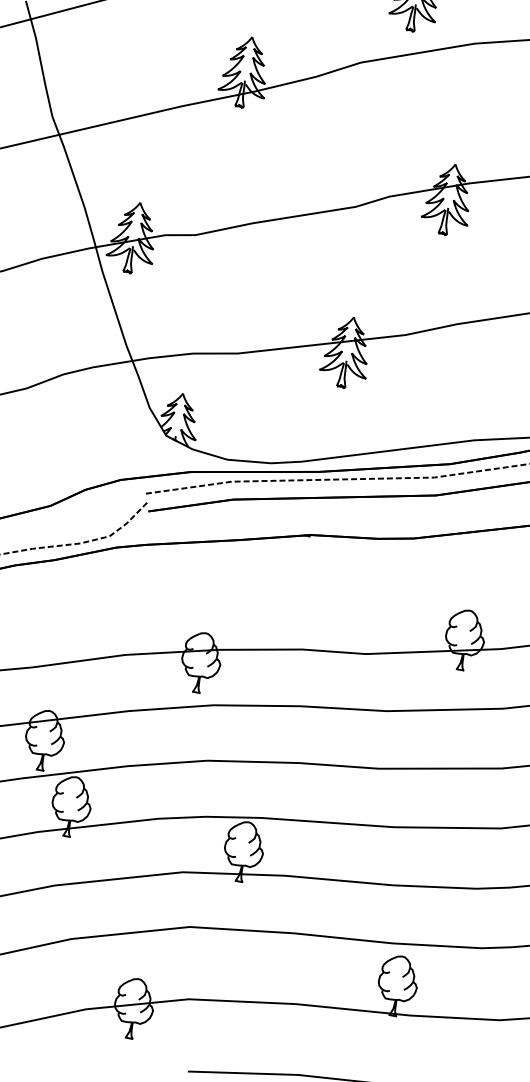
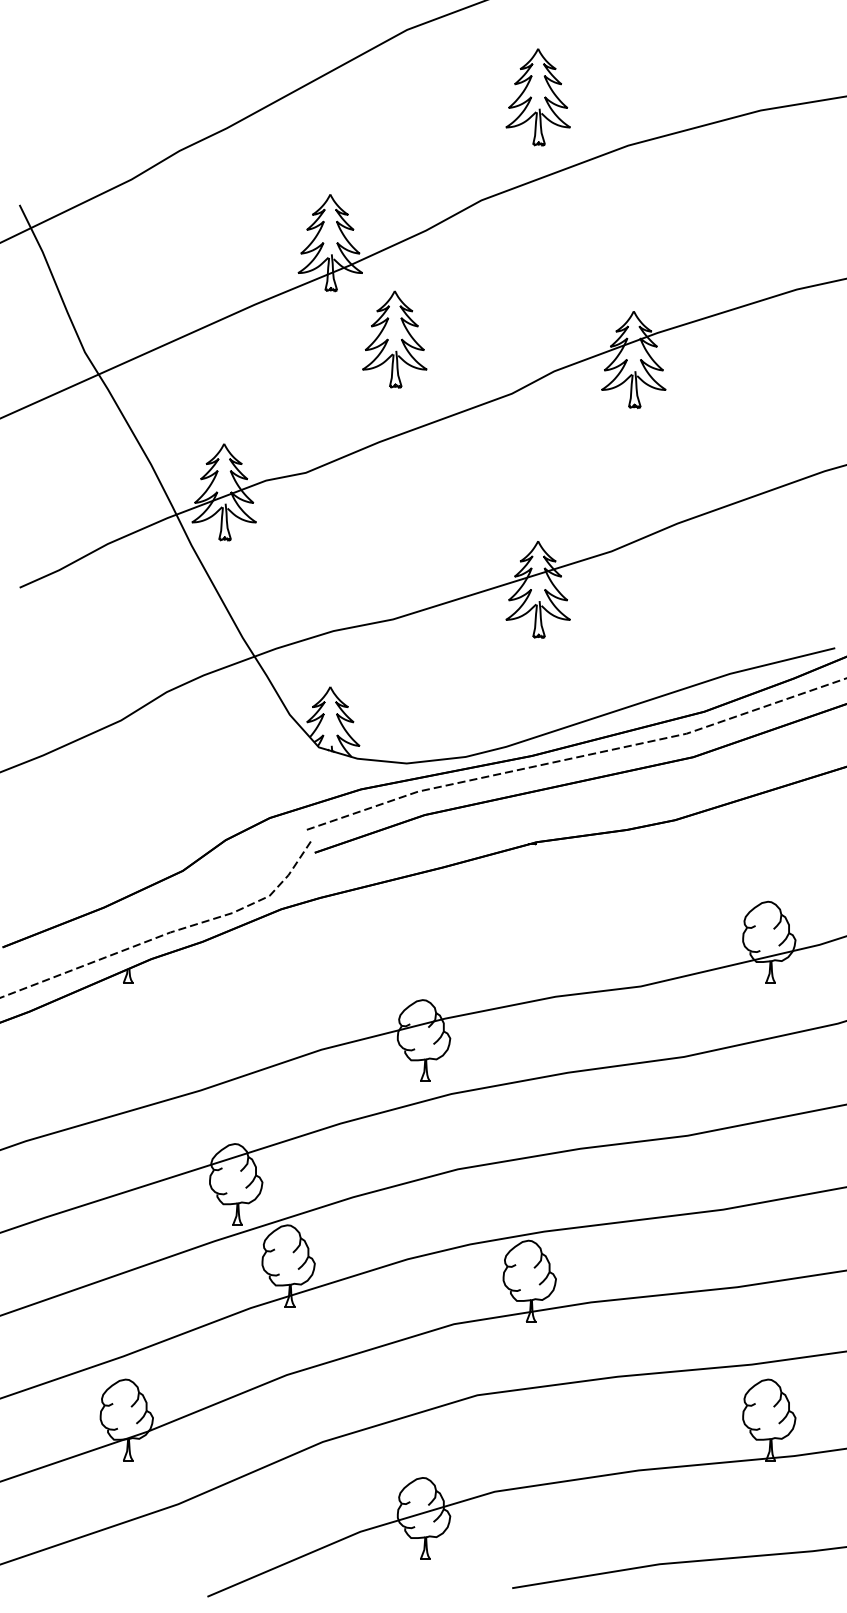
part: (278, 151) -> (394, 339), added

